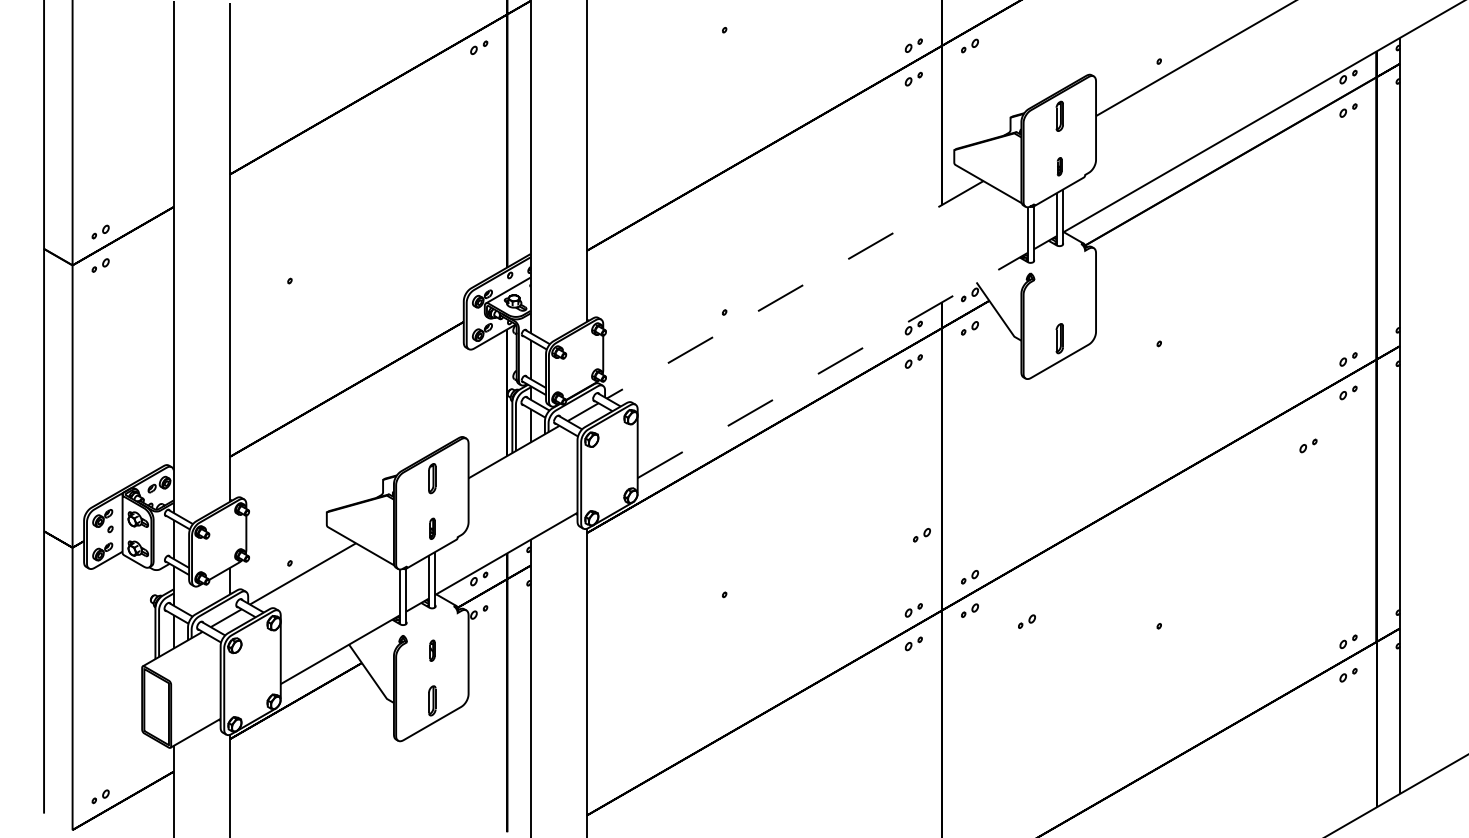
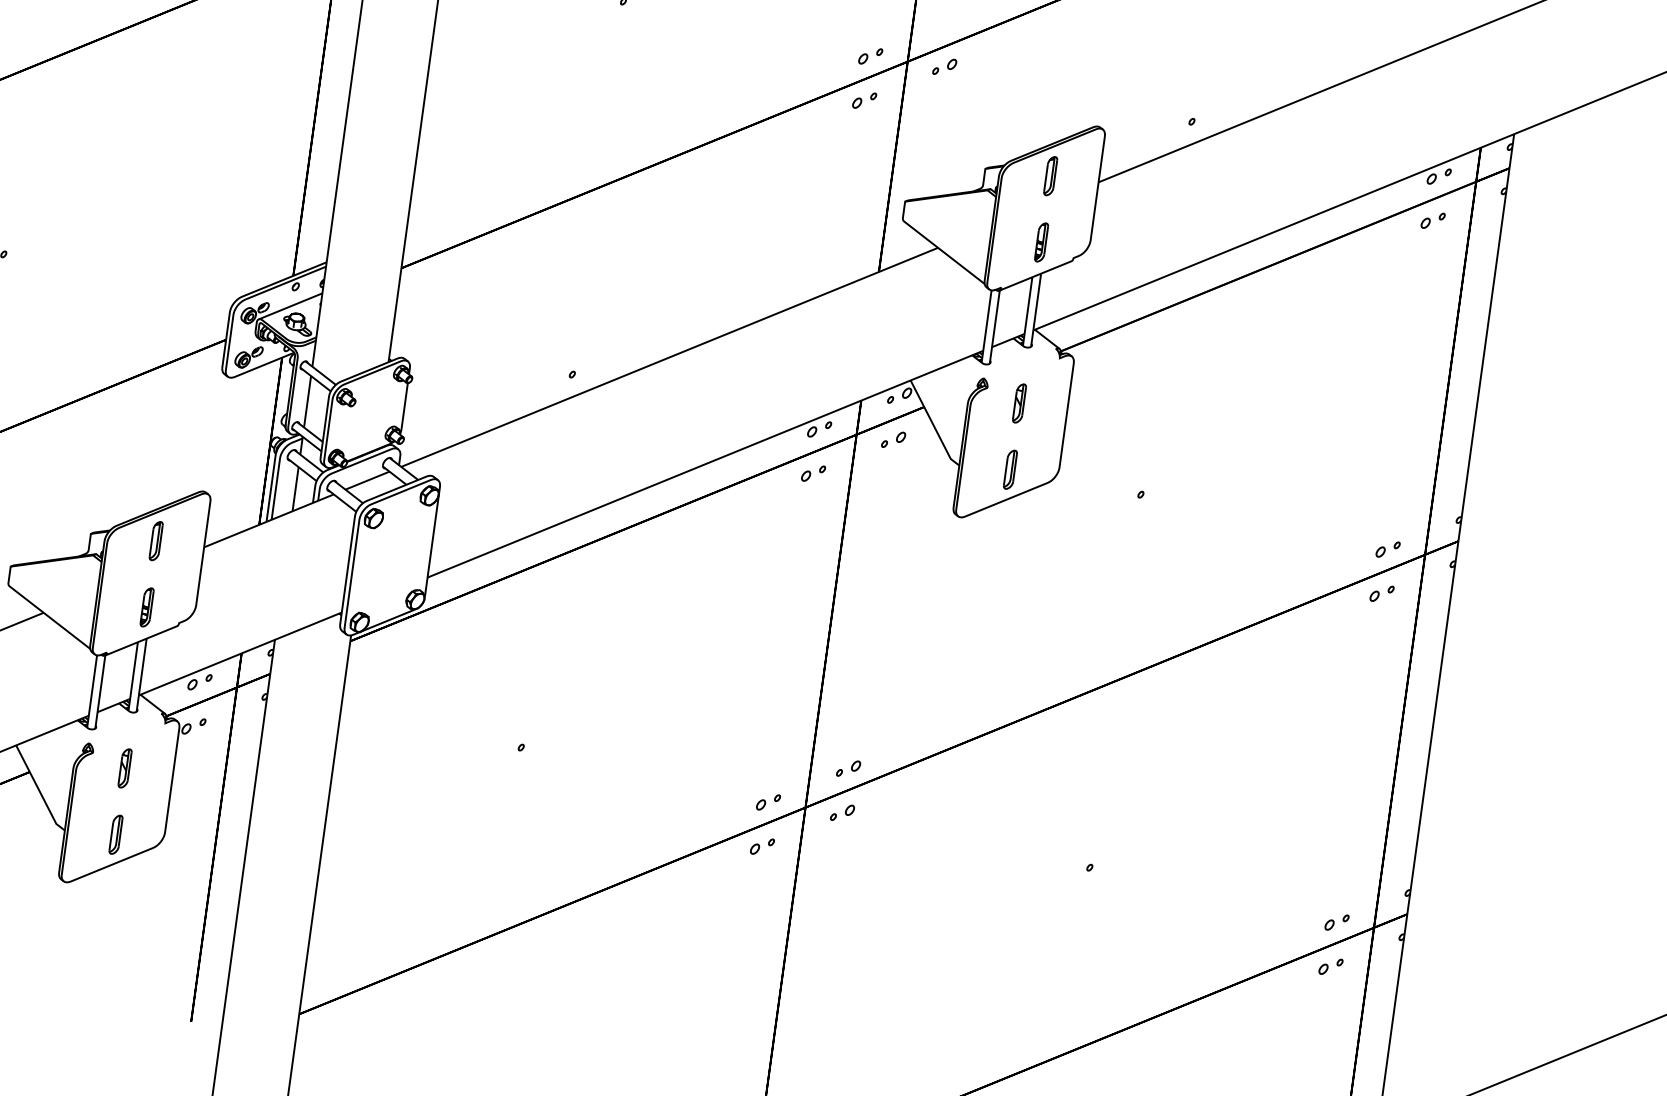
part: (1059, 166) -> (1041, 242), size x1.67
part: (1059, 288) -> (1019, 403), added
line: (794, 290) -> (668, 358), dashed -> solid
line: (833, 365) -> (706, 464), dashed -> solid
part: (1308, 445) -> (1319, 655), removed
part: (432, 528) -> (147, 607), size x1.43
part: (921, 535) -> (792, 704), removed
part: (1026, 621) -> (915, 837), removed
part: (432, 650) -> (125, 768), size x1.43

